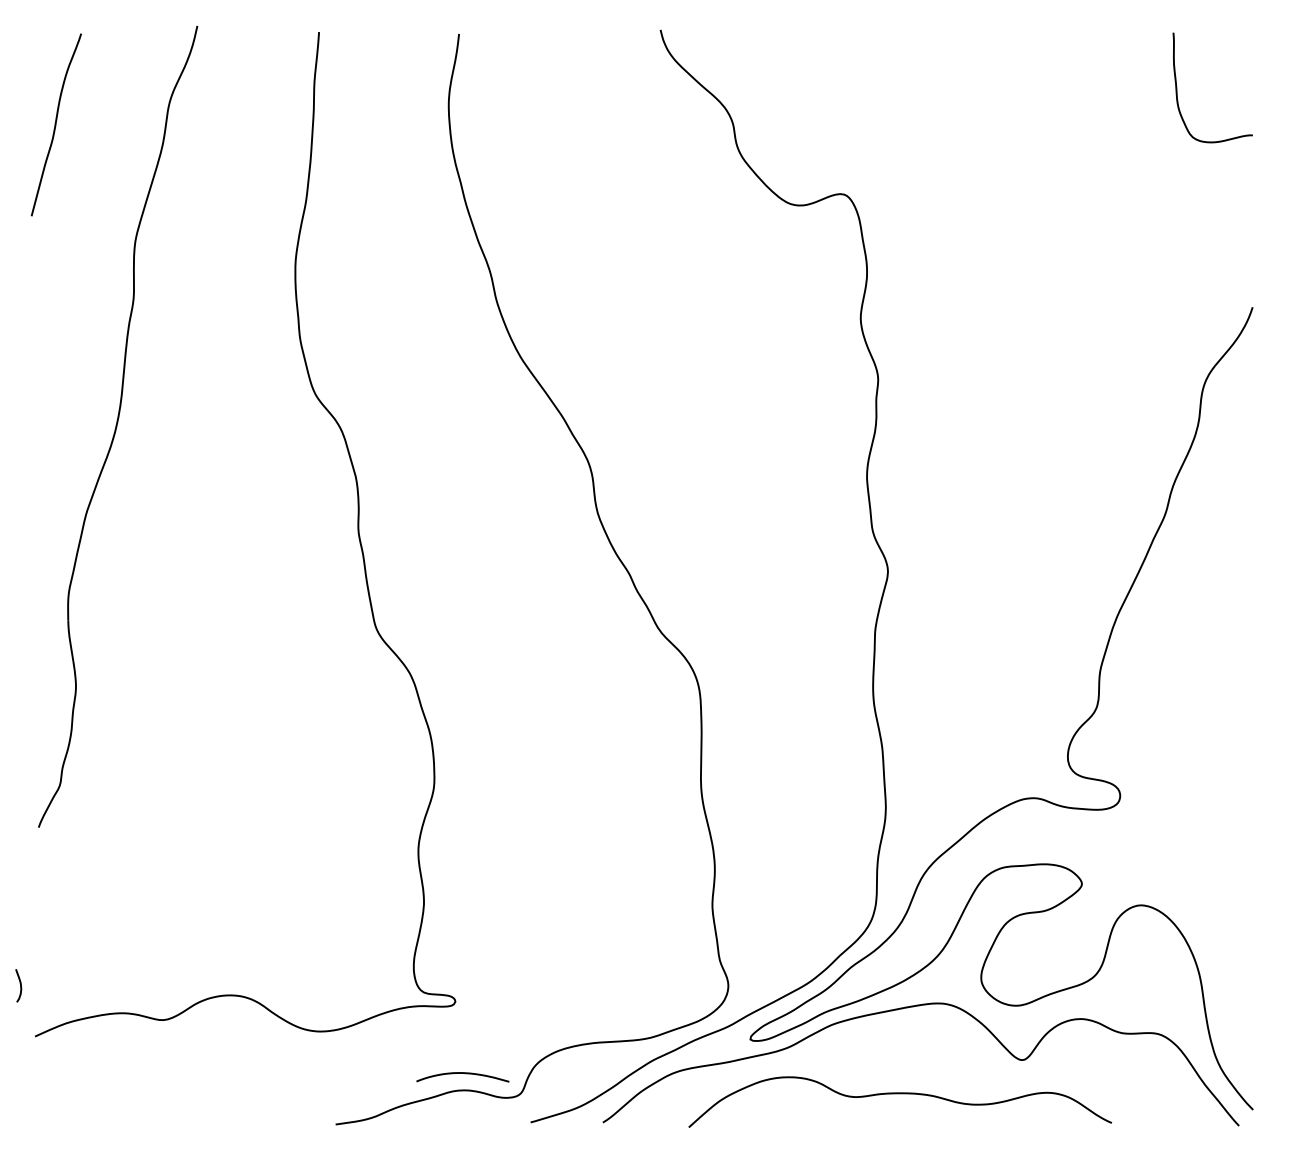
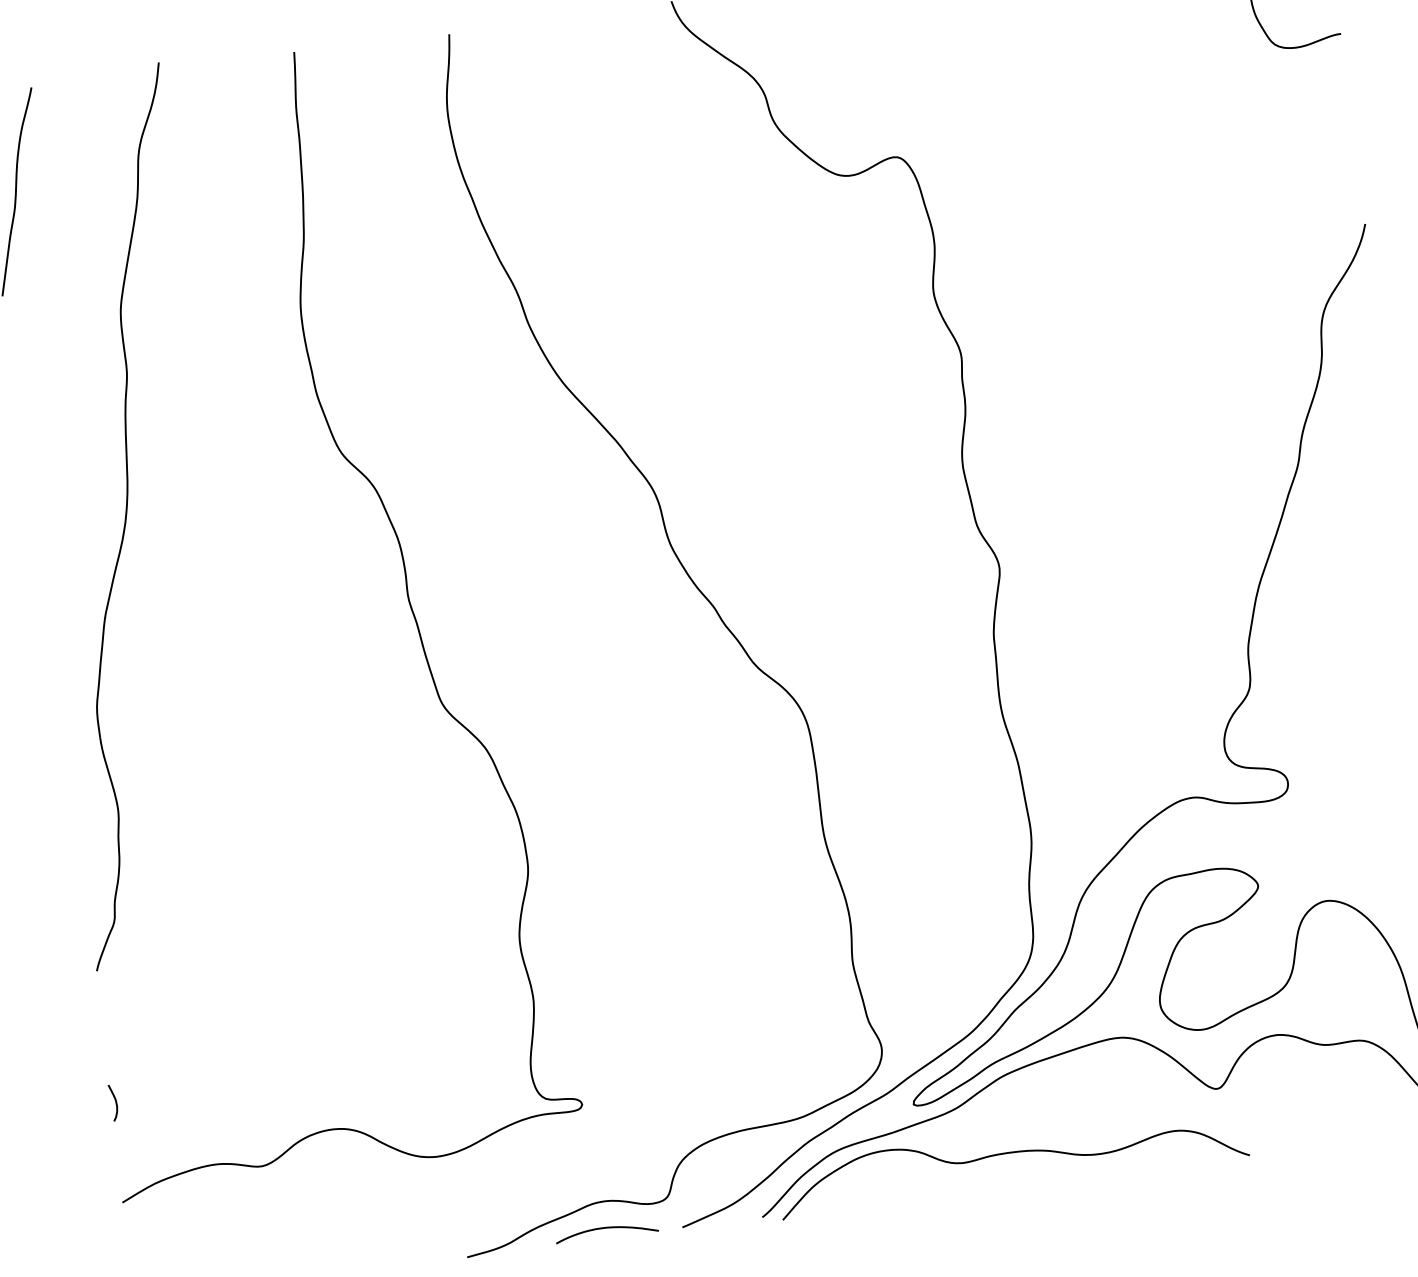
curve: (20, 985) -> (115, 1102), moved
curve: (462, 1073) -> (606, 1228), moved
curve: (900, 1094) -> (1012, 1153), moved

